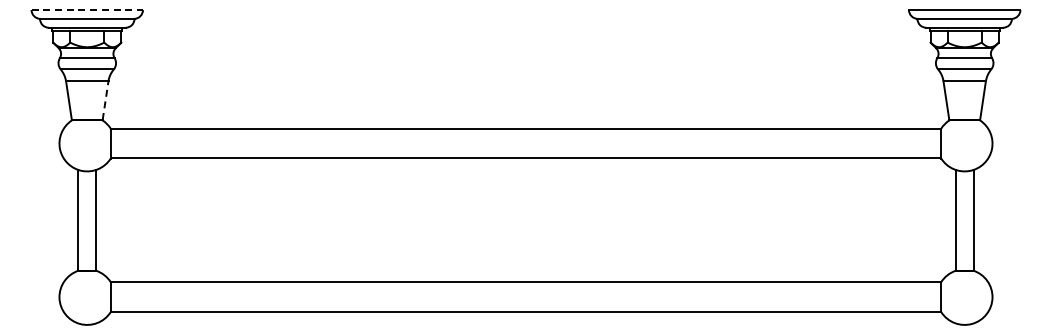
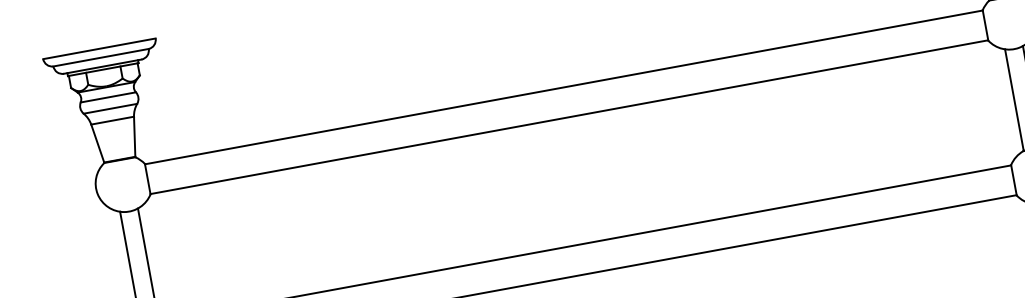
line: (87, 10) -> (99, 49), dashed -> solid
line: (105, 100) -> (134, 136), dashed -> solid

